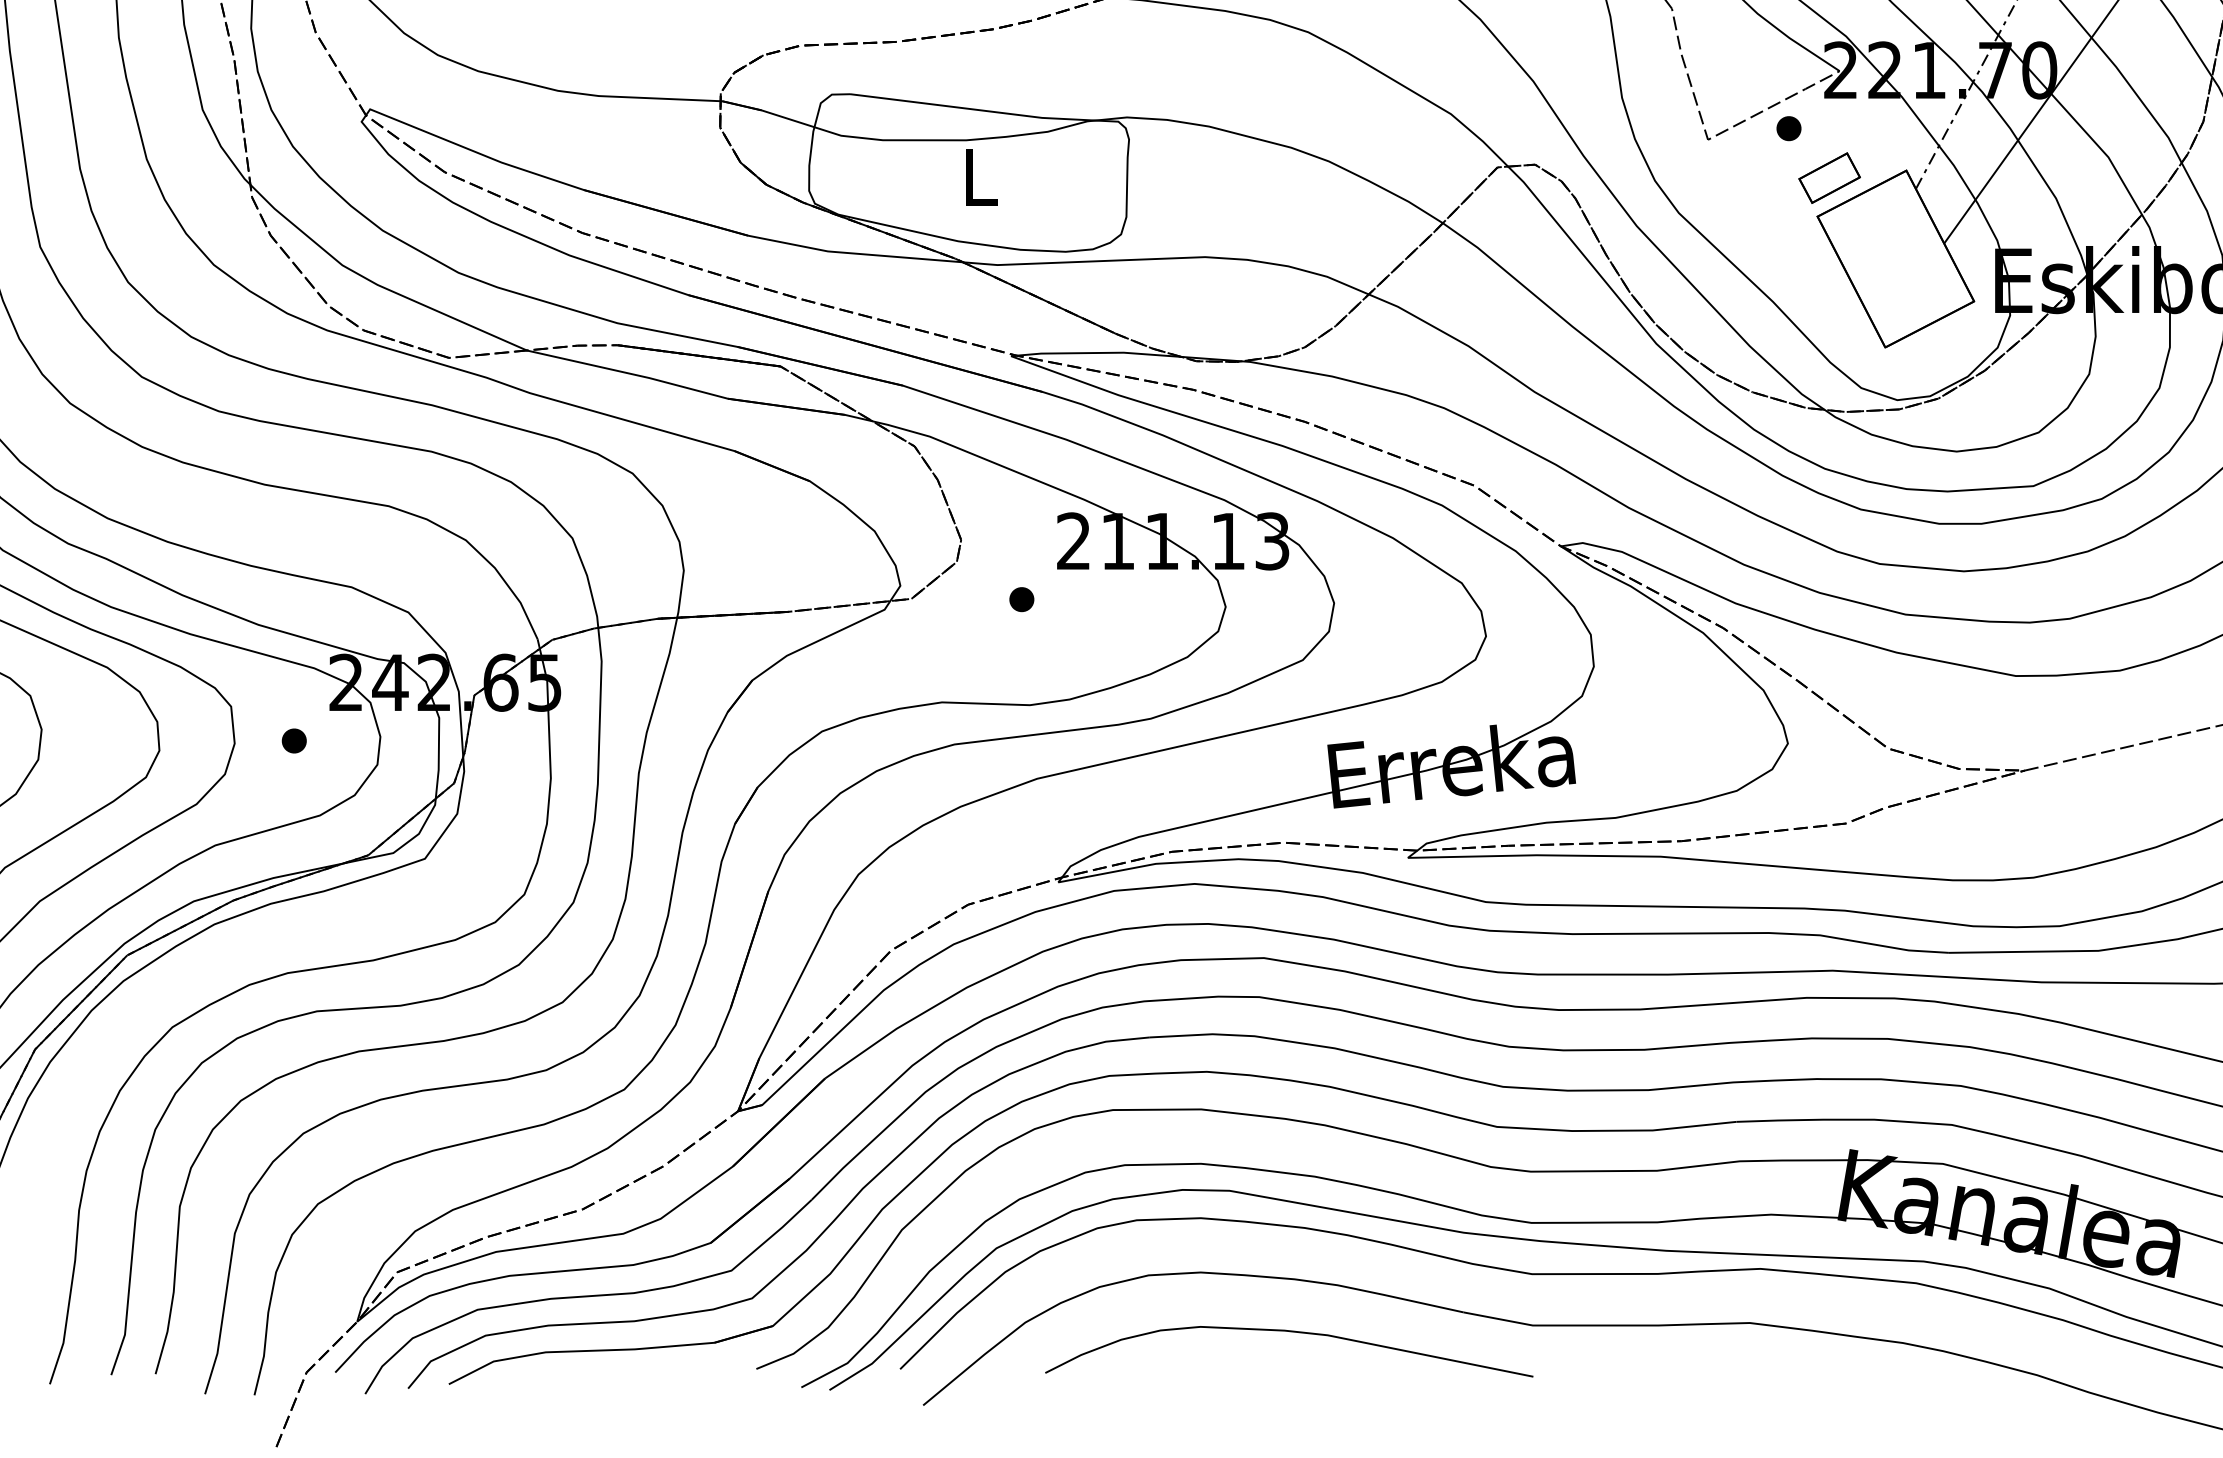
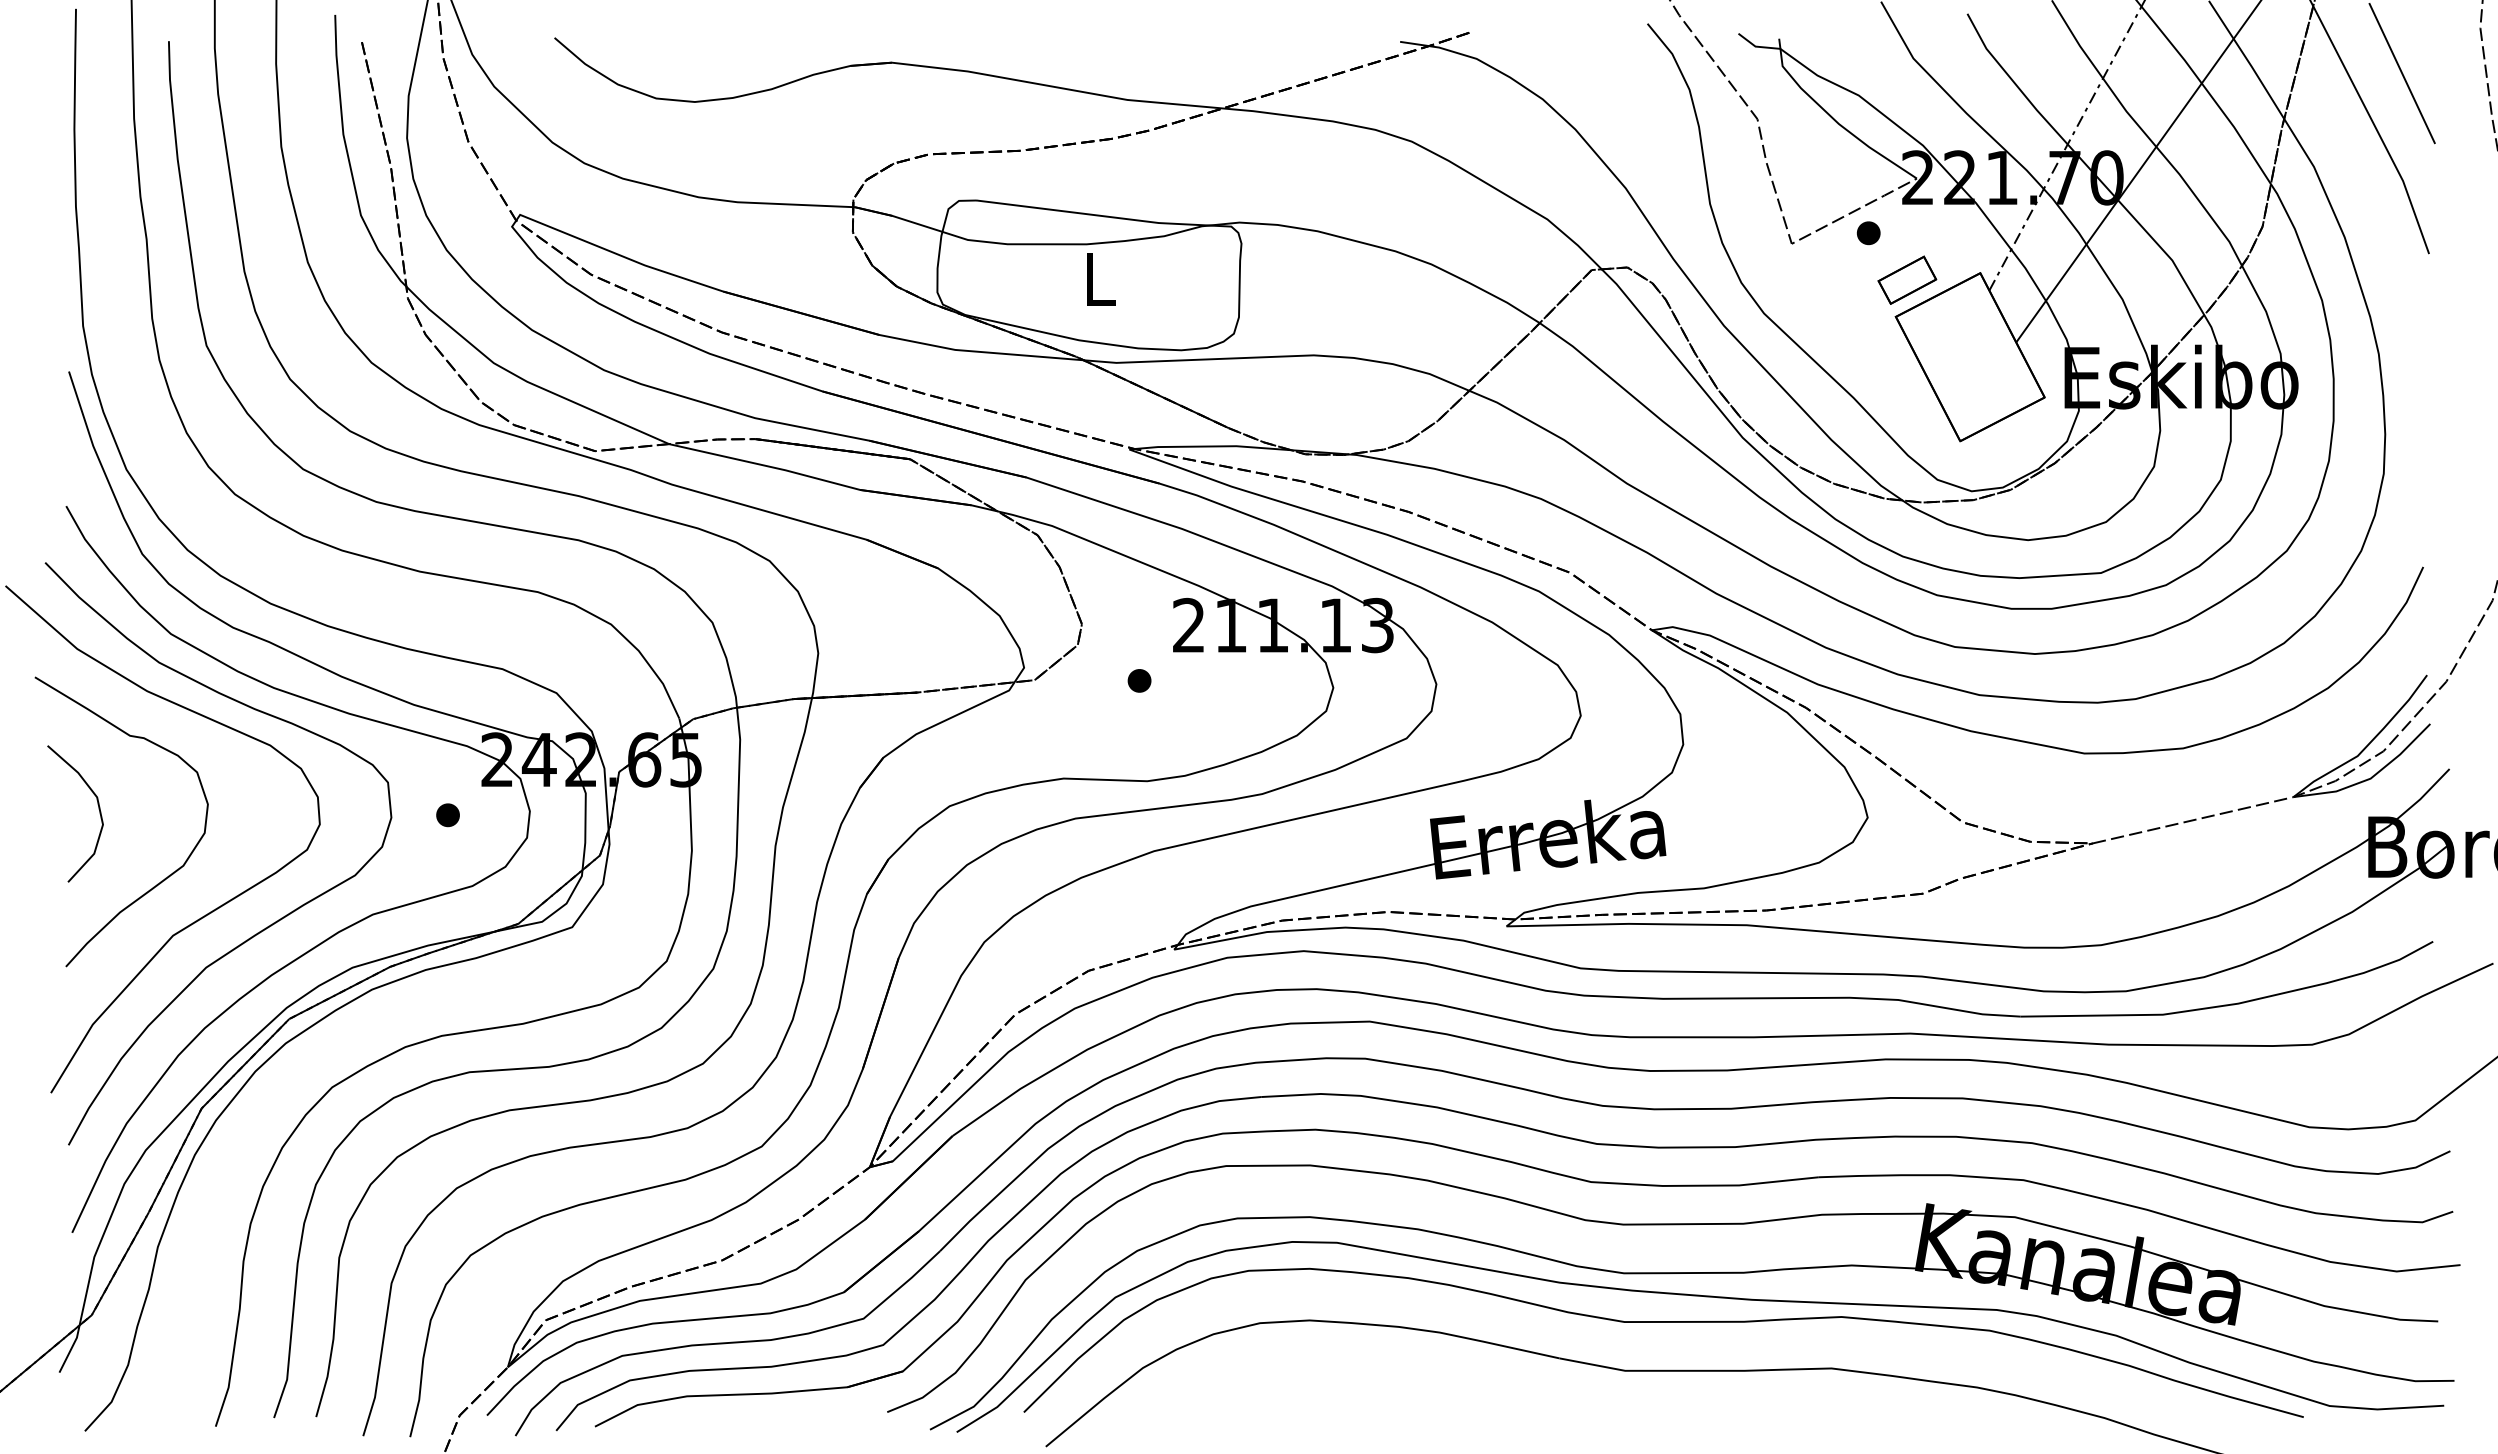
curve: (1289, 1332) -> (1393, 1377), removed

